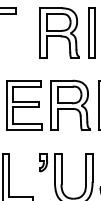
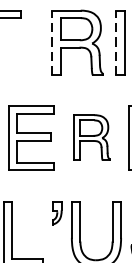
line: (40, 32) -> (52, 42), solid -> dashed
line: (88, 32) -> (115, 42), solid -> dashed
part: (70, 104) -> (92, 136), size x0.7

